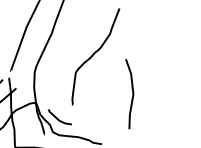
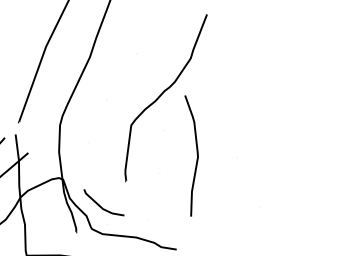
curve: (132, 94) -> (196, 156), moved

